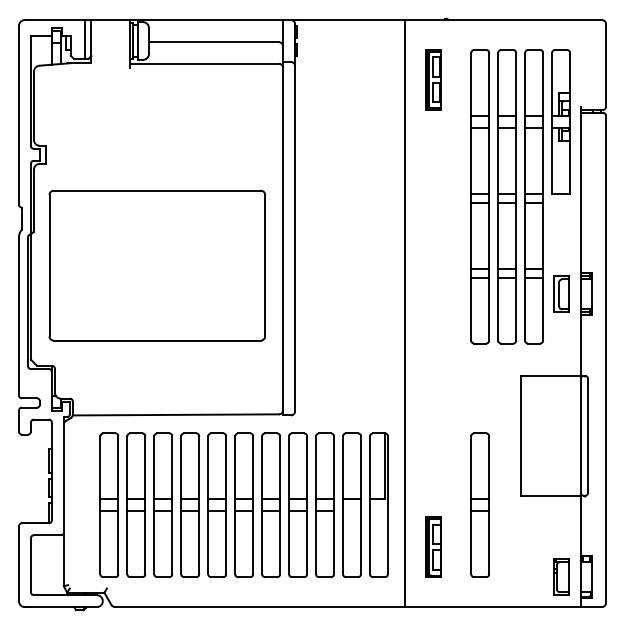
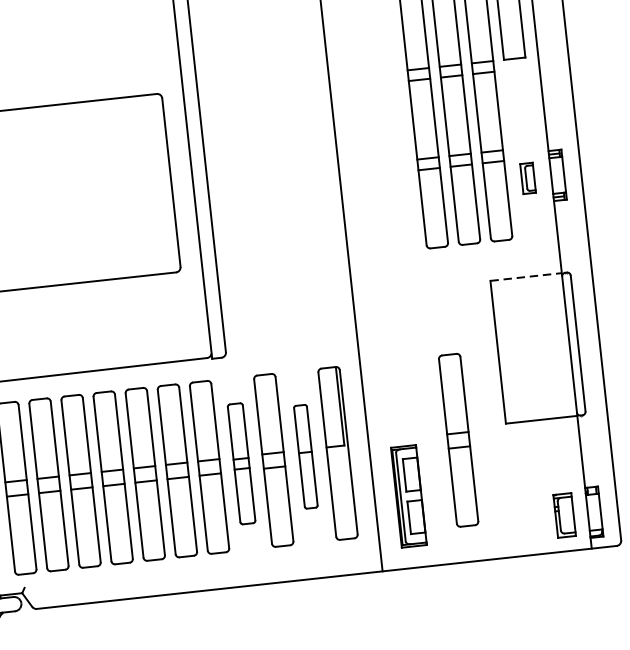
part: (561, 293) -> (528, 177), size x0.7
line: (550, 375) -> (525, 276), solid -> dashed
part: (297, 504) -> (240, 463), size x0.7
part: (351, 504) -> (305, 456), size x0.6
part: (433, 546) -> (408, 495), size x1.4

